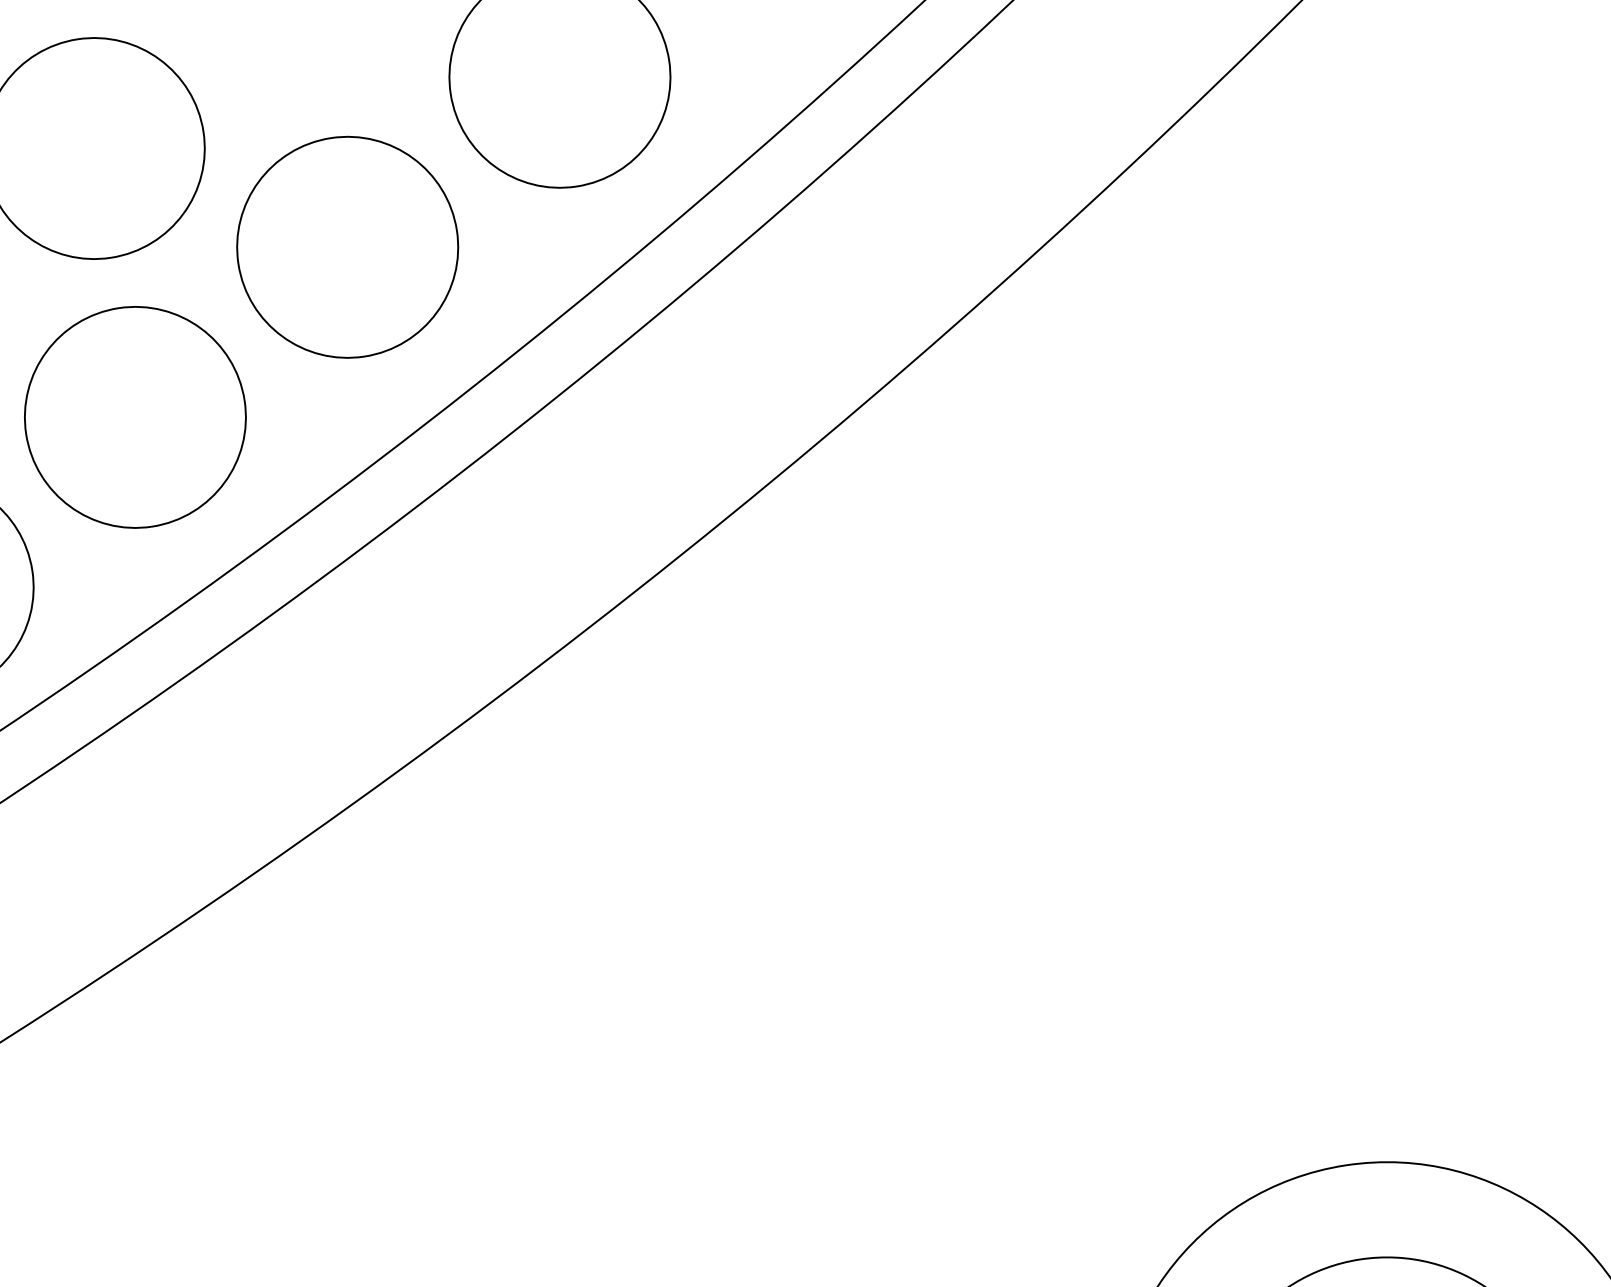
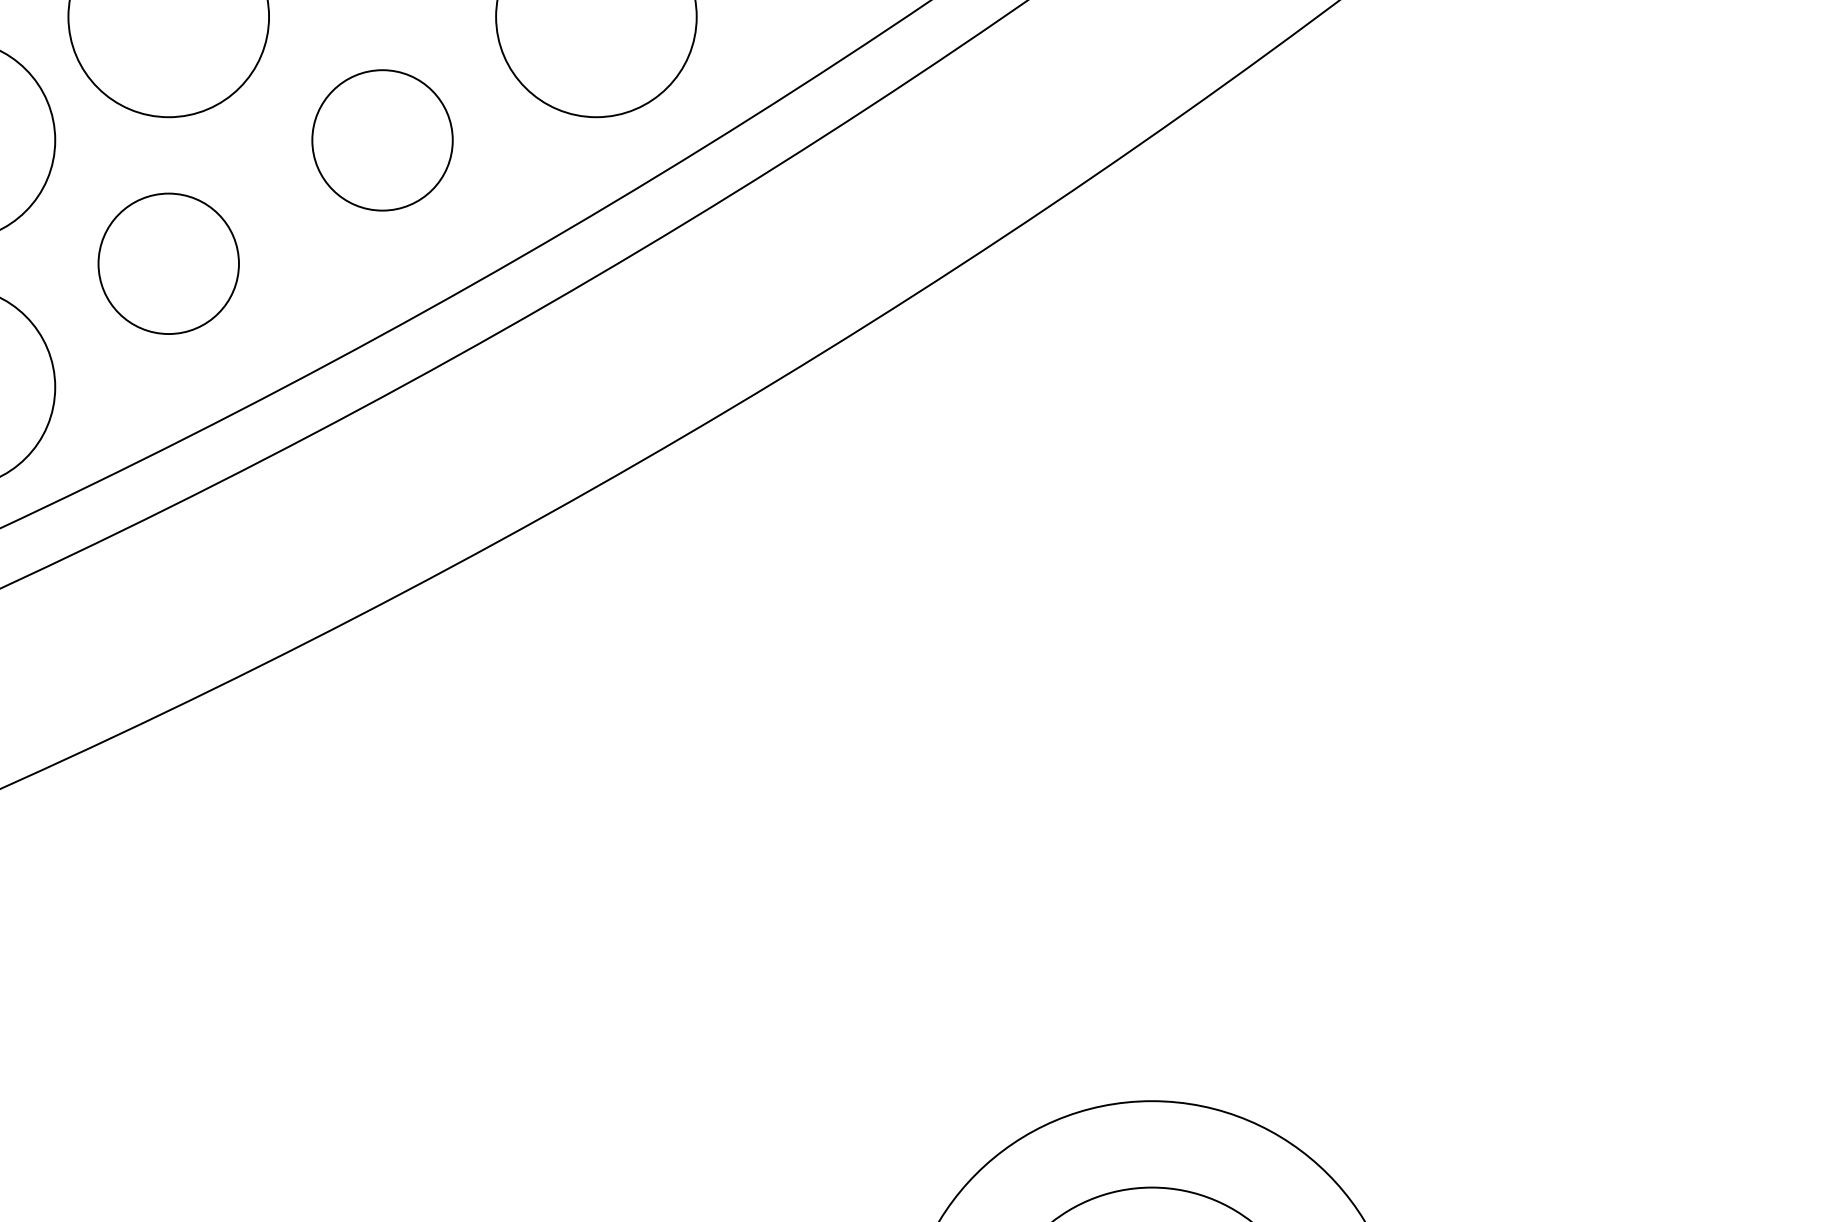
circle: (347, 247) -> (382, 140), size x0.7
circle: (135, 417) -> (168, 263), size x0.7

